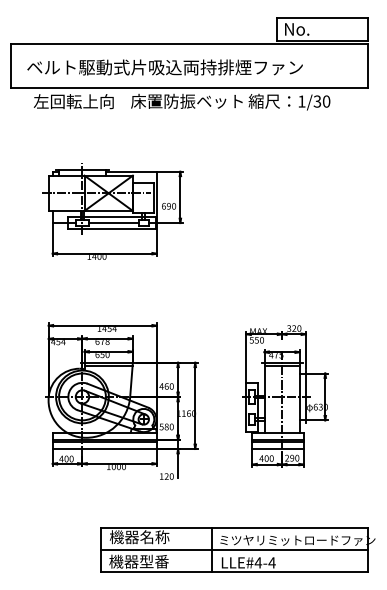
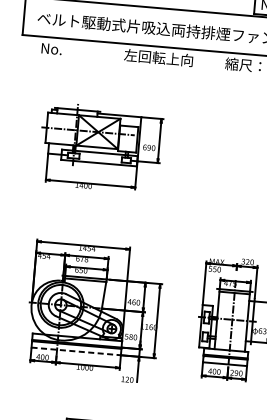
text: (186, 100) -> (172, 58), 床置防振ベット -> 左回転上向
text: (73, 101) -> (74, 50), 左回転上向 -> No.
line: (113, 223) -> (100, 158), removed
line: (105, 448) -> (76, 351), solid -> dashed

